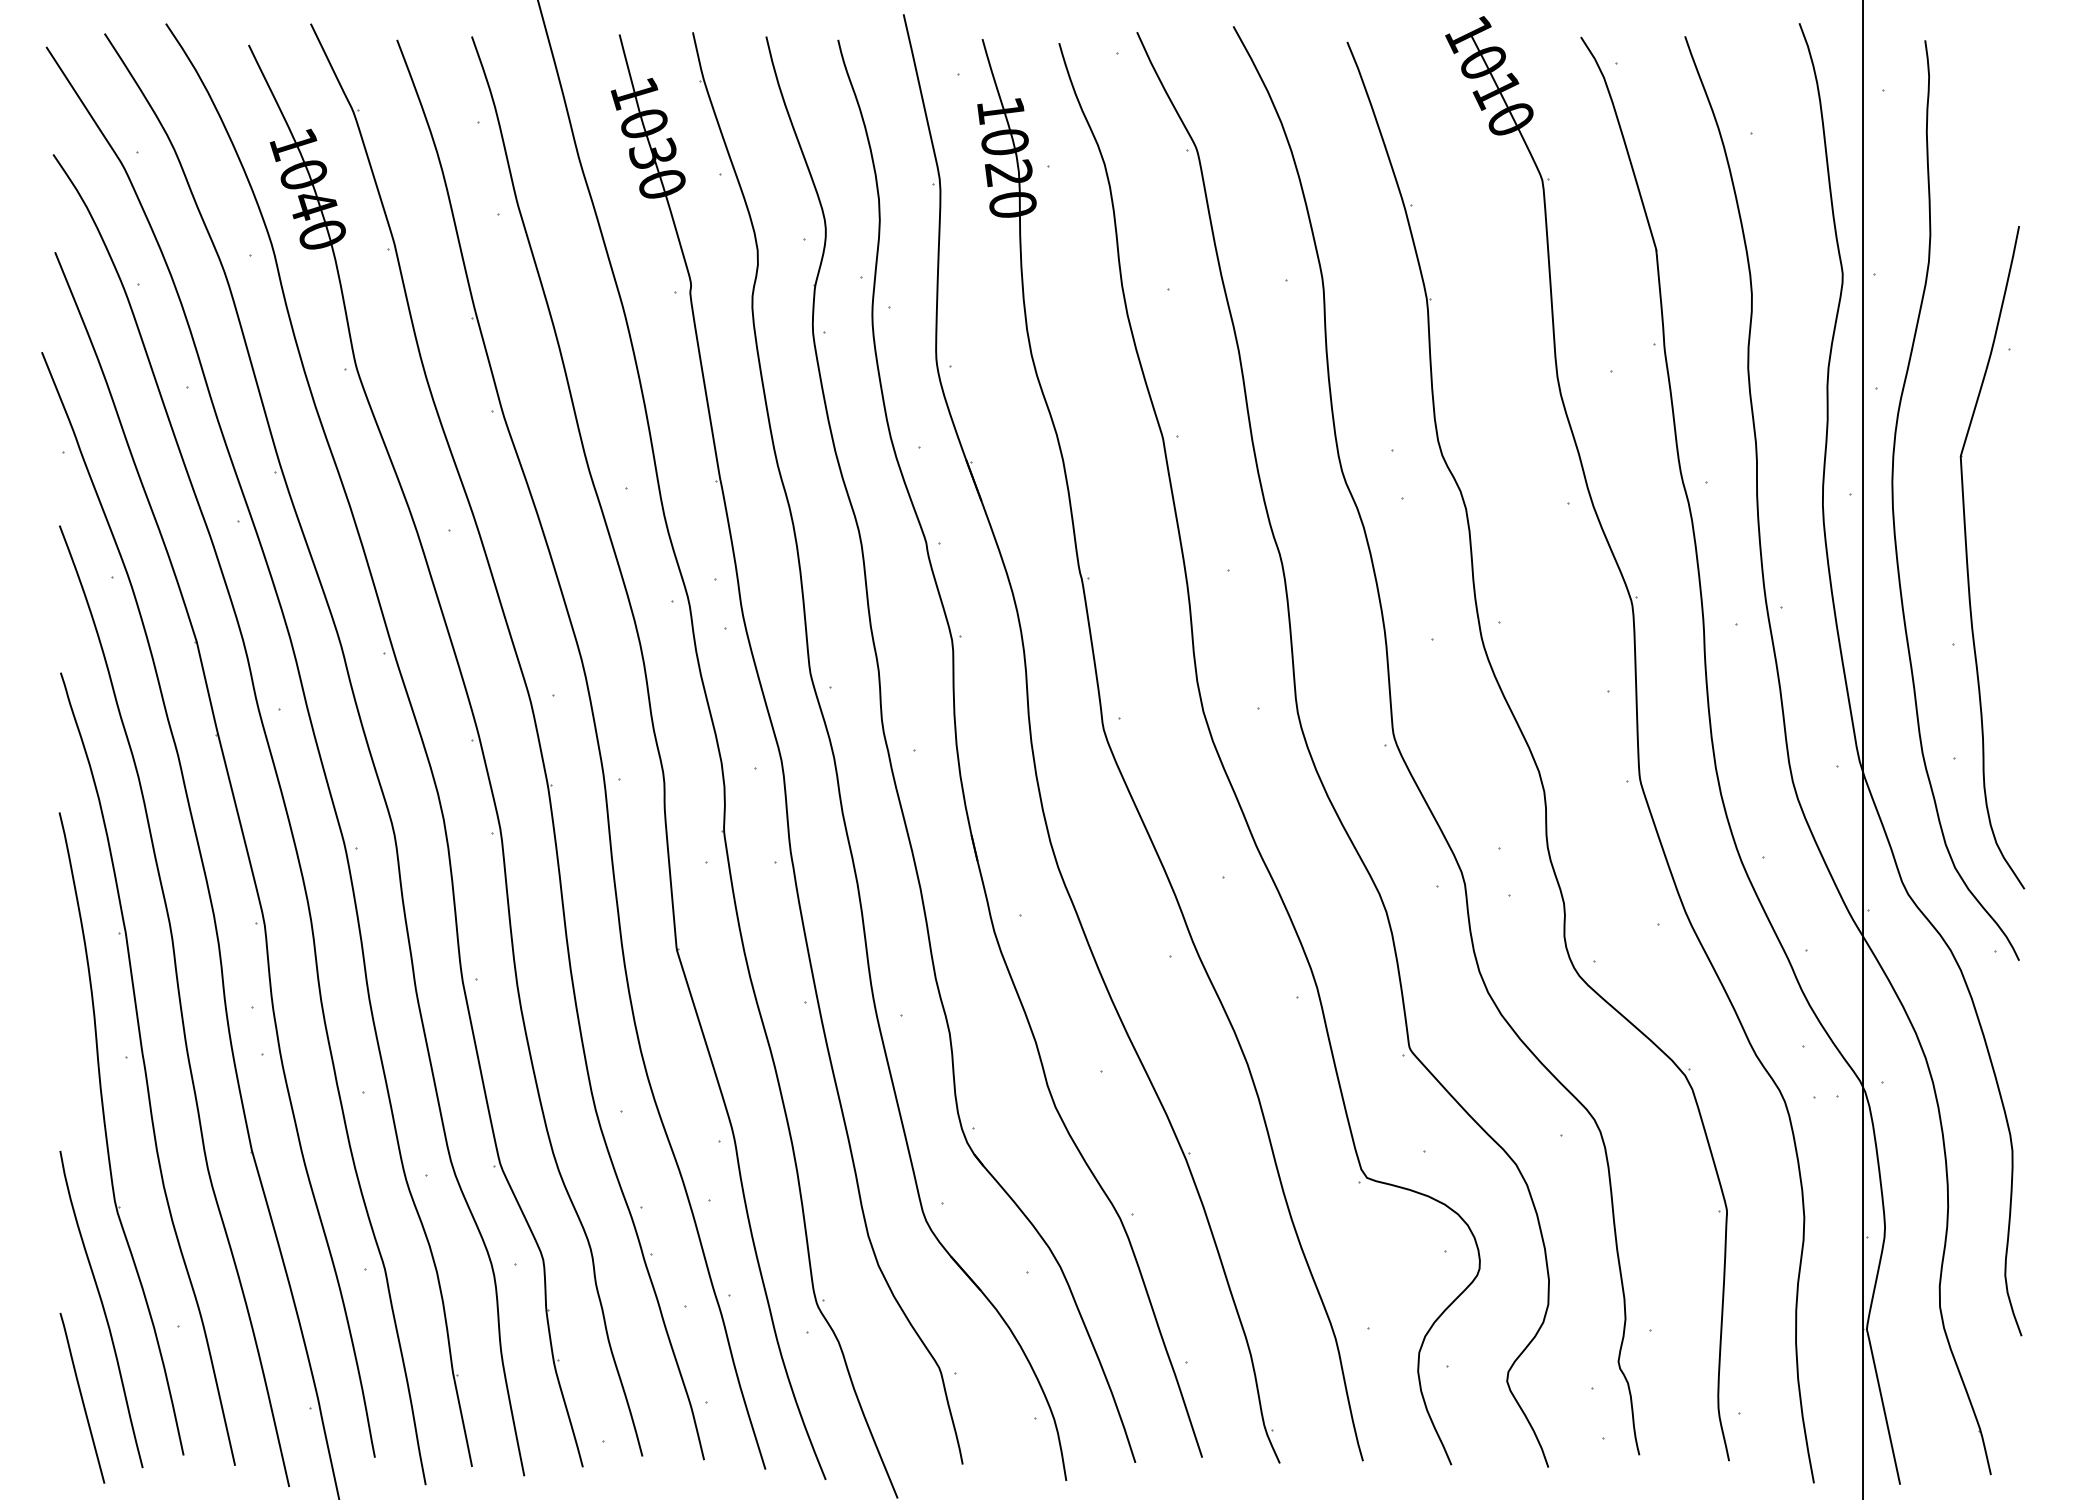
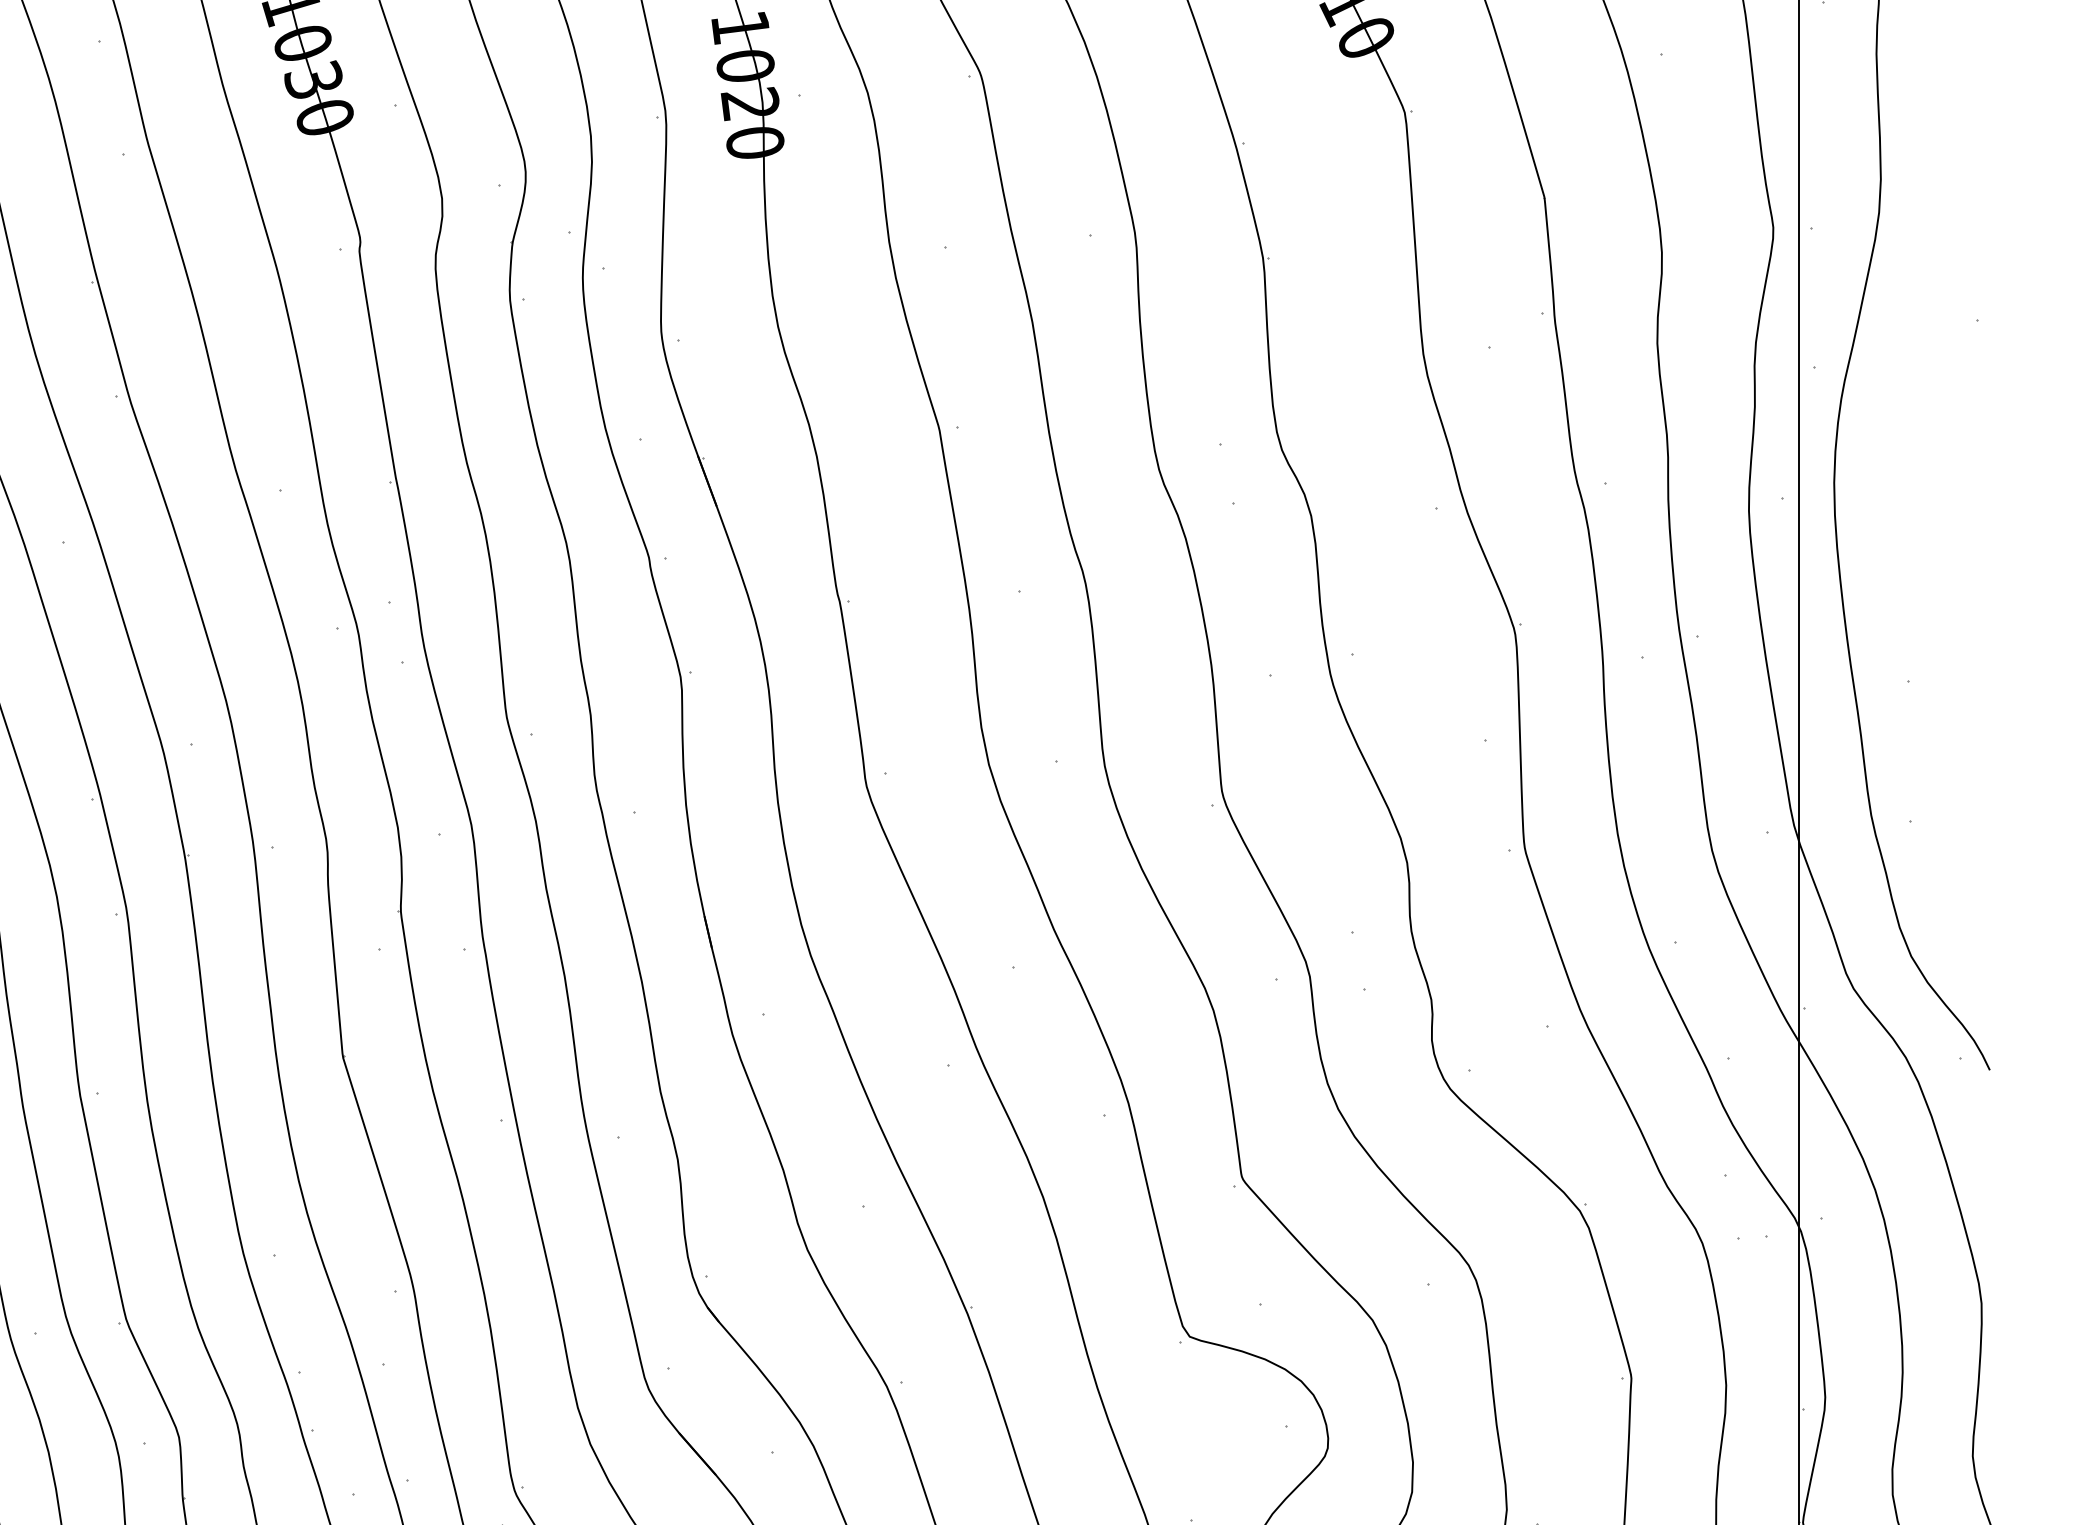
part: (1968, 563) -> (1927, 582), removed

